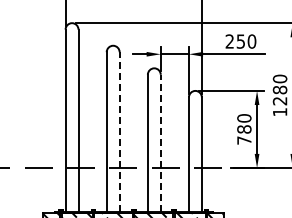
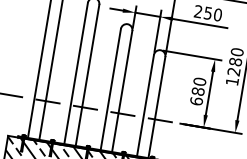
line: (119, 132) -> (87, 75), dashed -> solid
text: (244, 140) -> (196, 101), 780 -> 680
line: (160, 143) -> (121, 91), dashed -> solid

